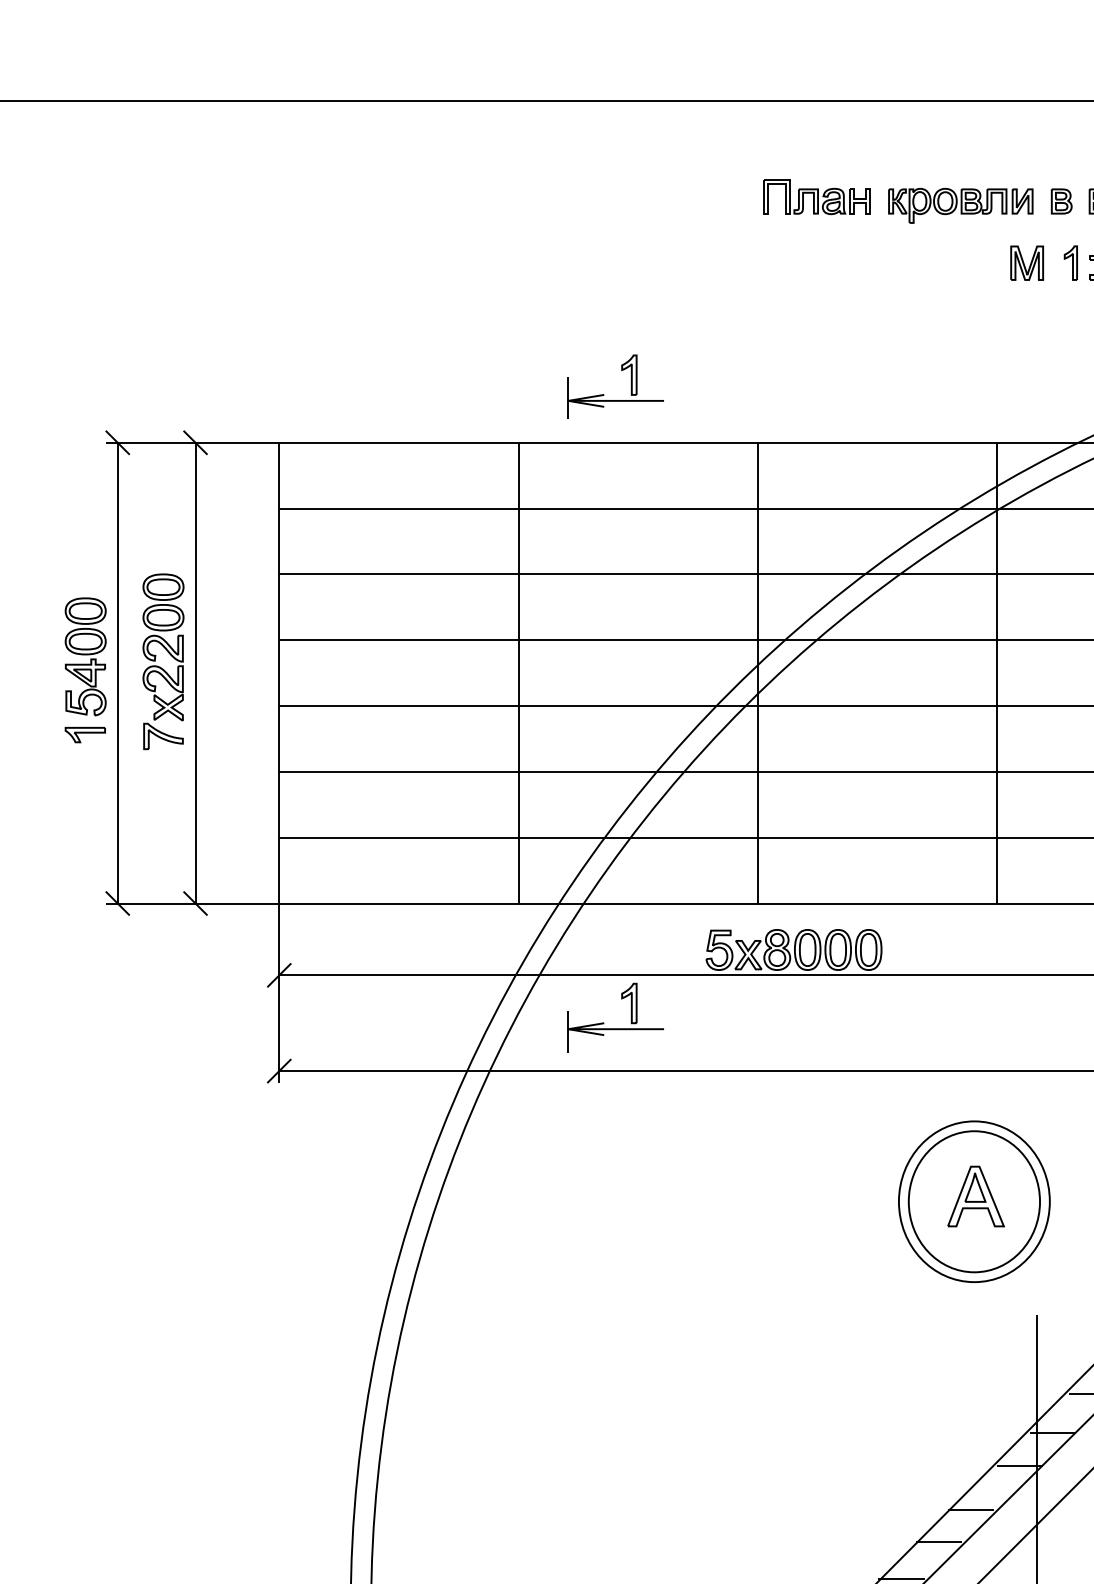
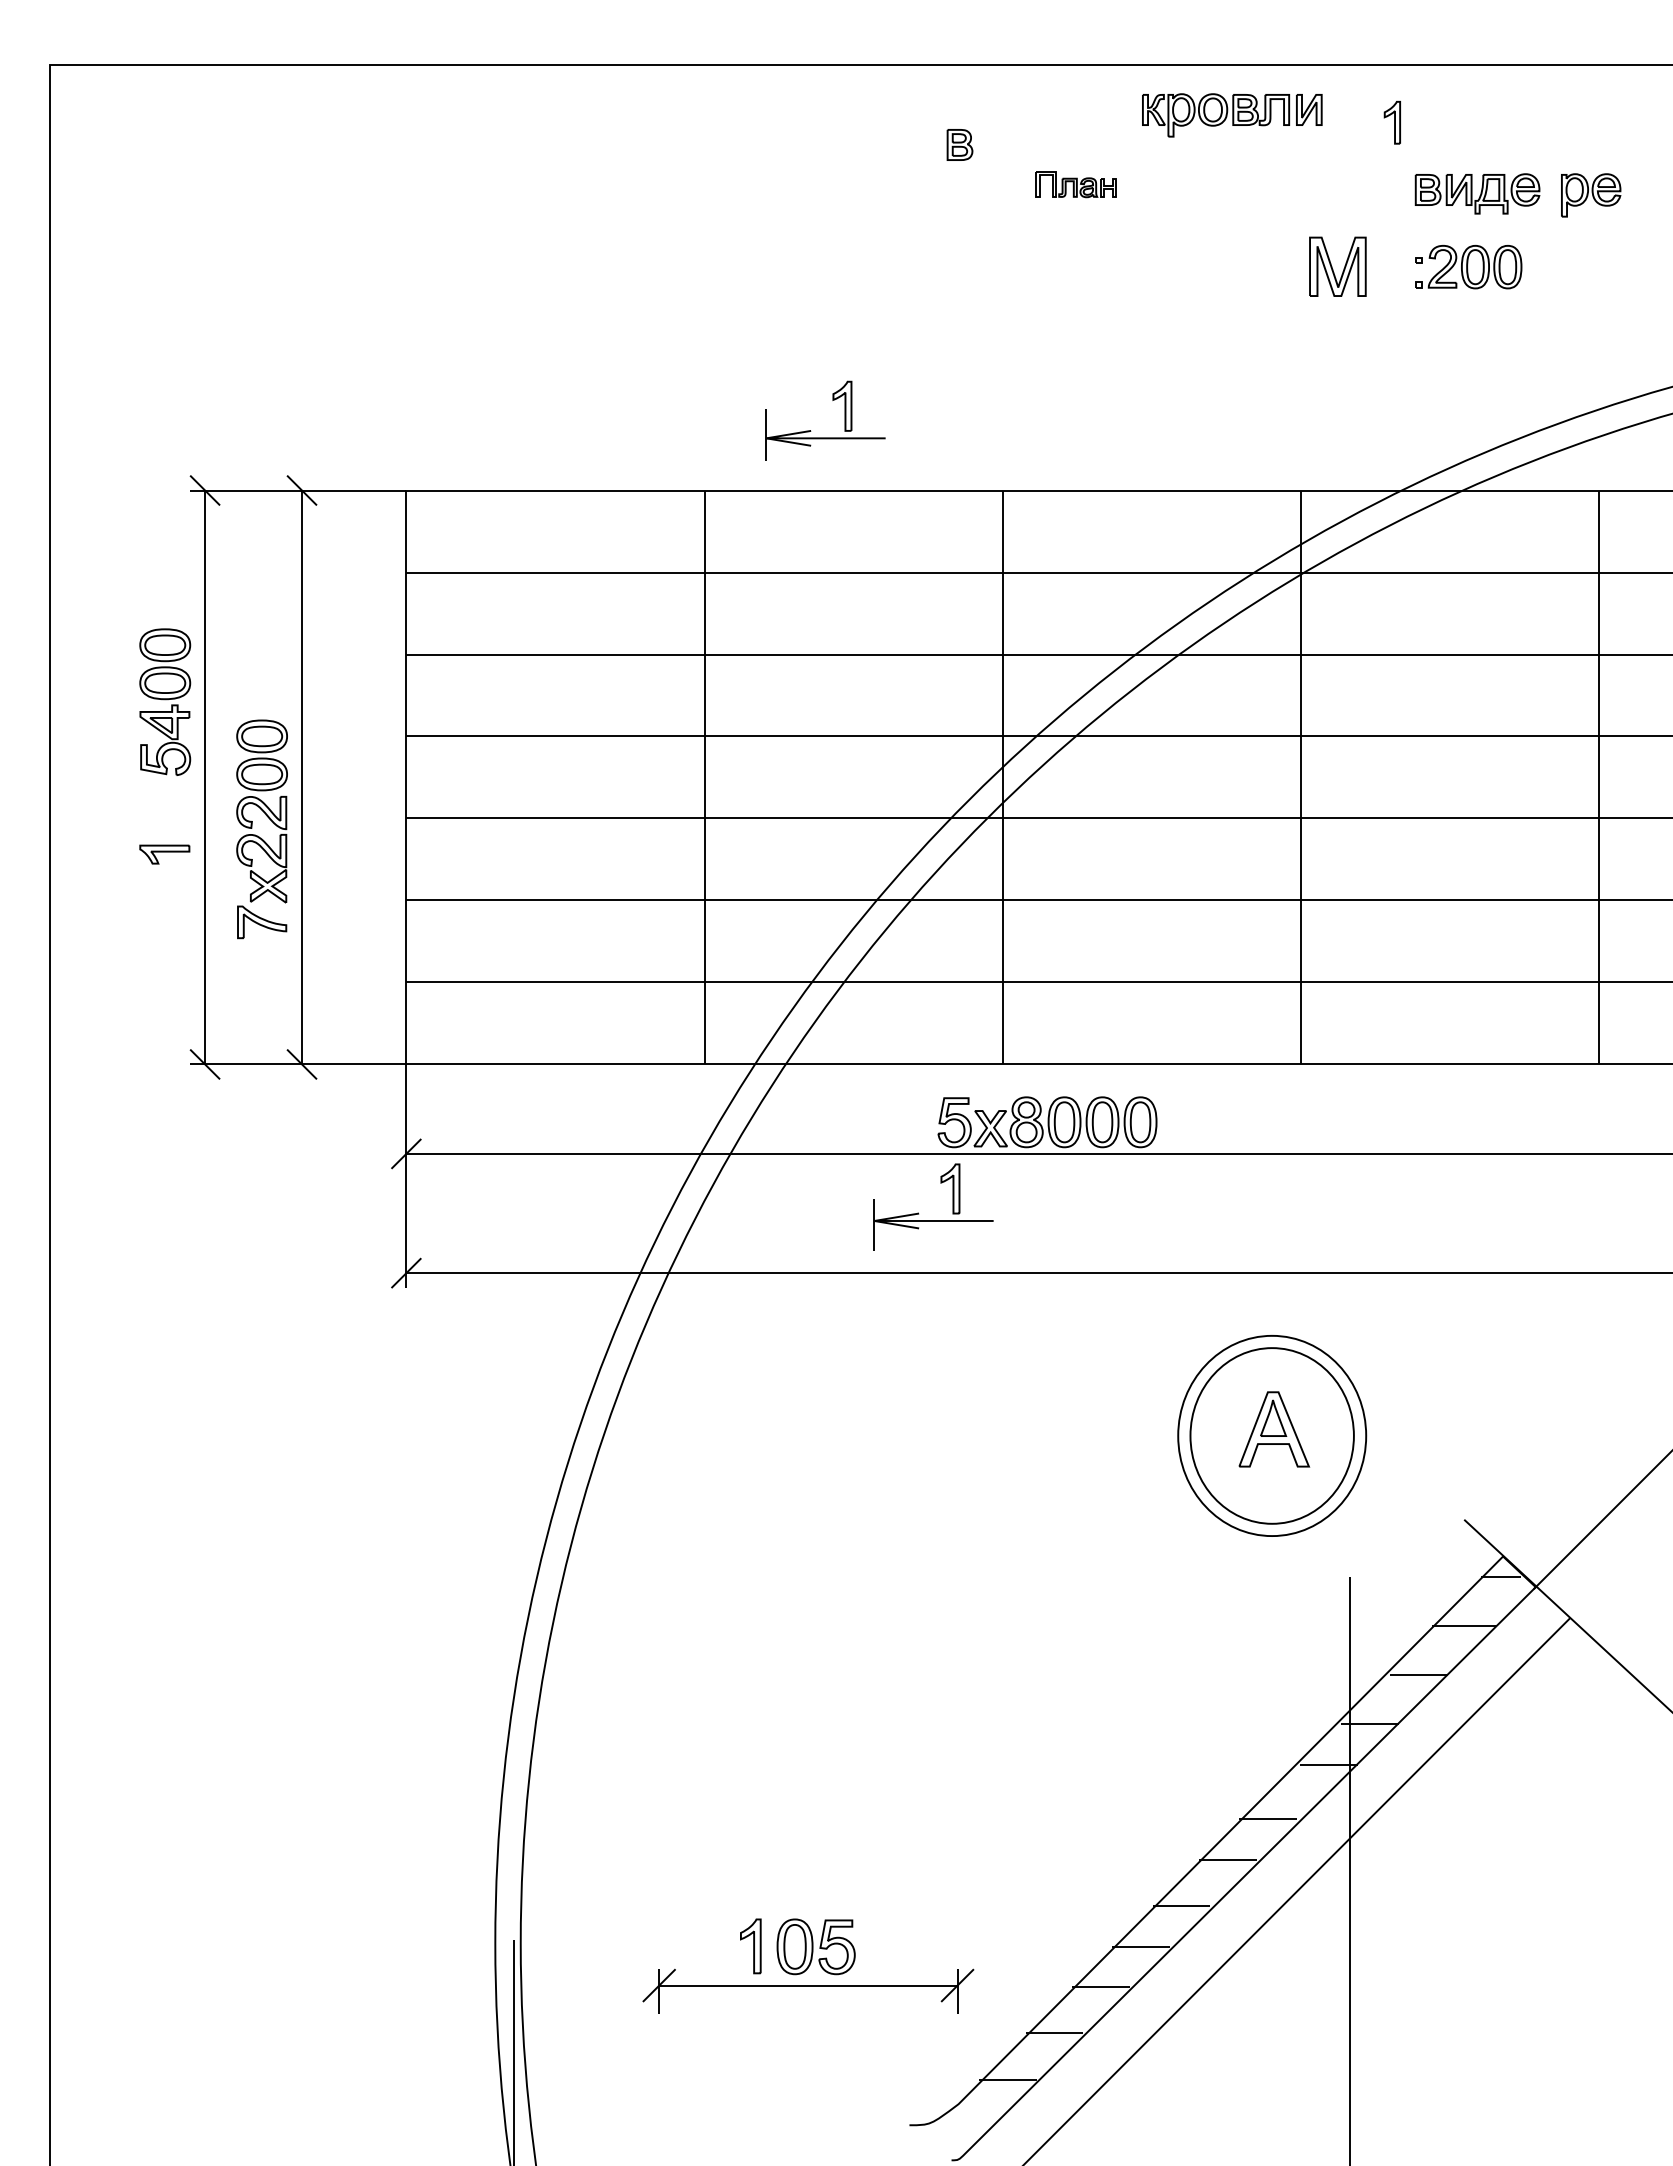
part: (816, 197) -> (1075, 184), size x0.6
part: (1061, 201) -> (959, 144), moved
part: (960, 205) -> (1232, 115), moved
part: (1026, 262) -> (1337, 266), size x1.4
part: (1070, 262) -> (1391, 122), moved
part: (85, 656) -> (165, 701), moved
part: (159, 666) -> (257, 835), moved
part: (615, 1028) -> (933, 1220), moved

